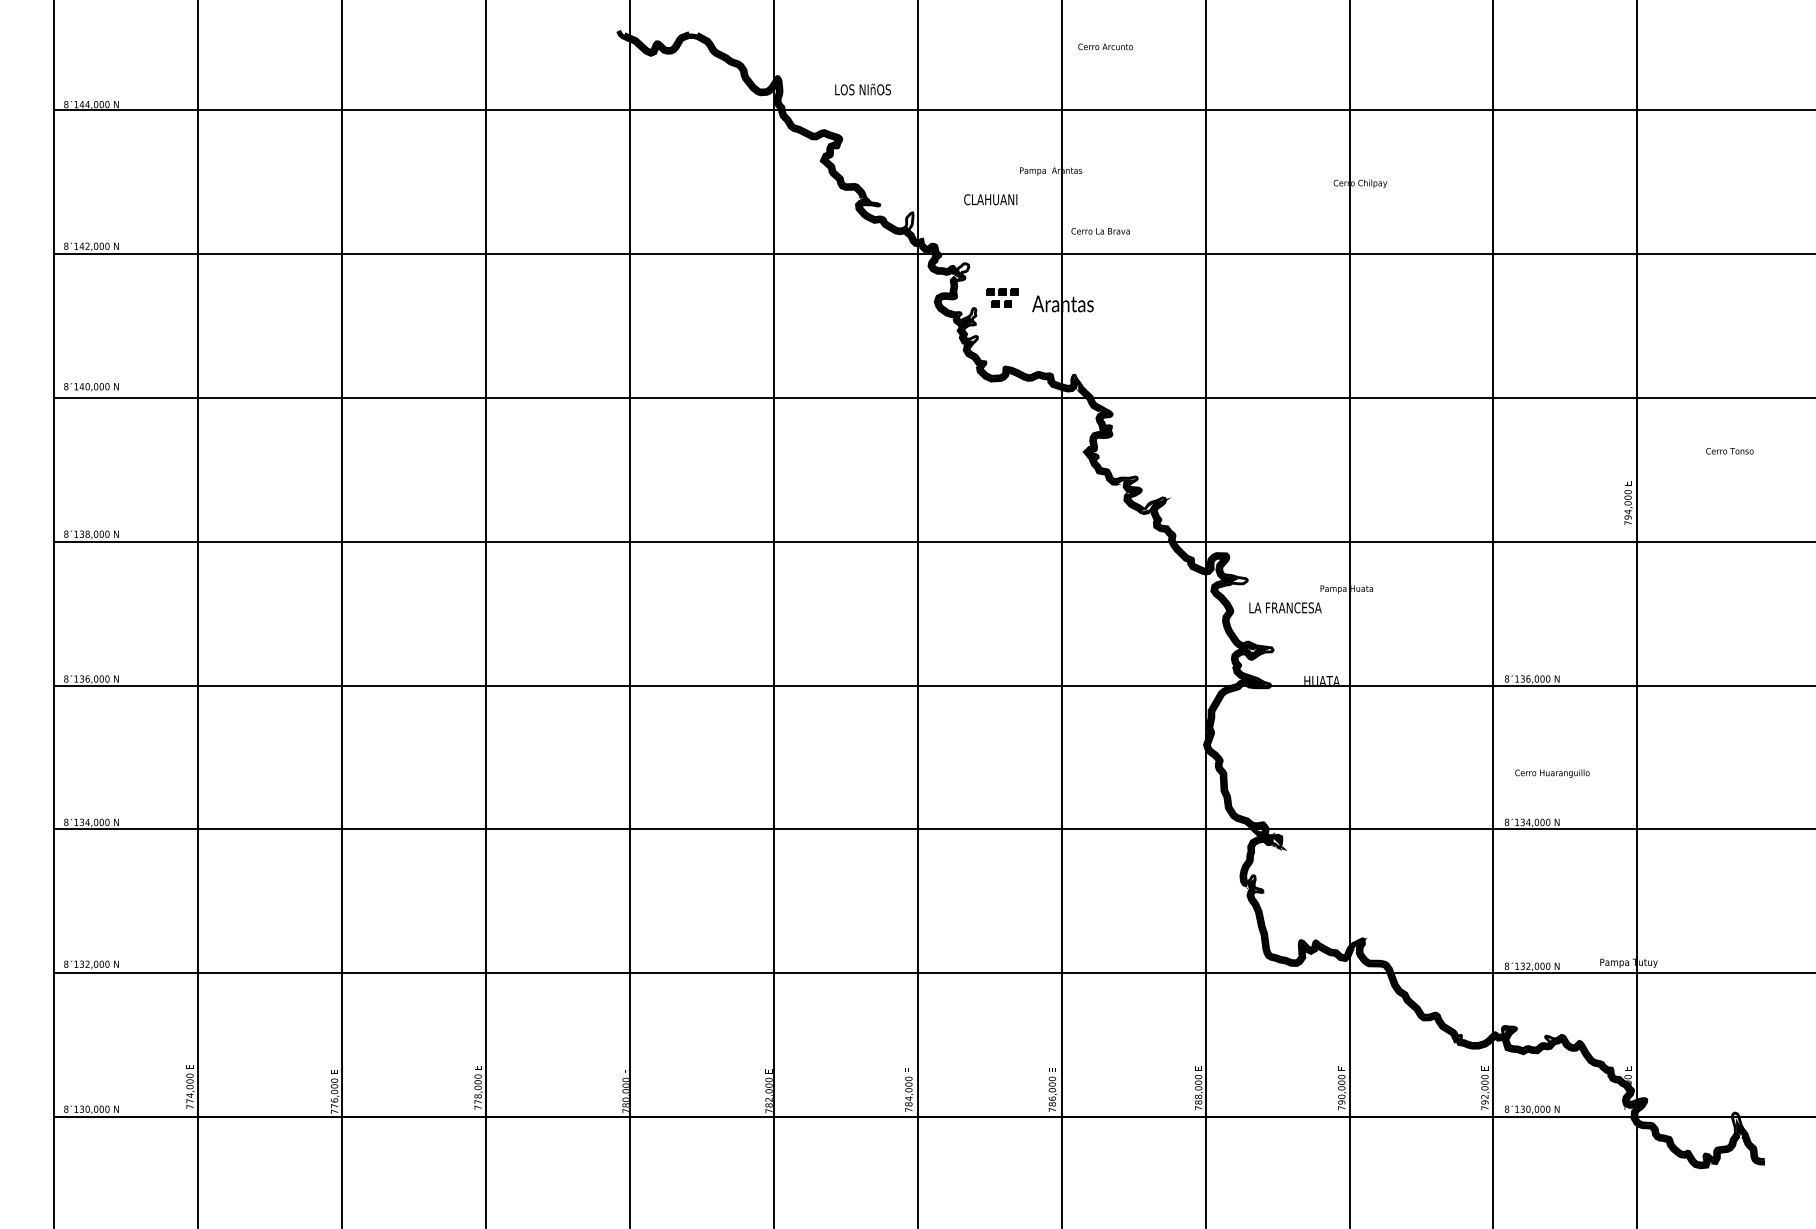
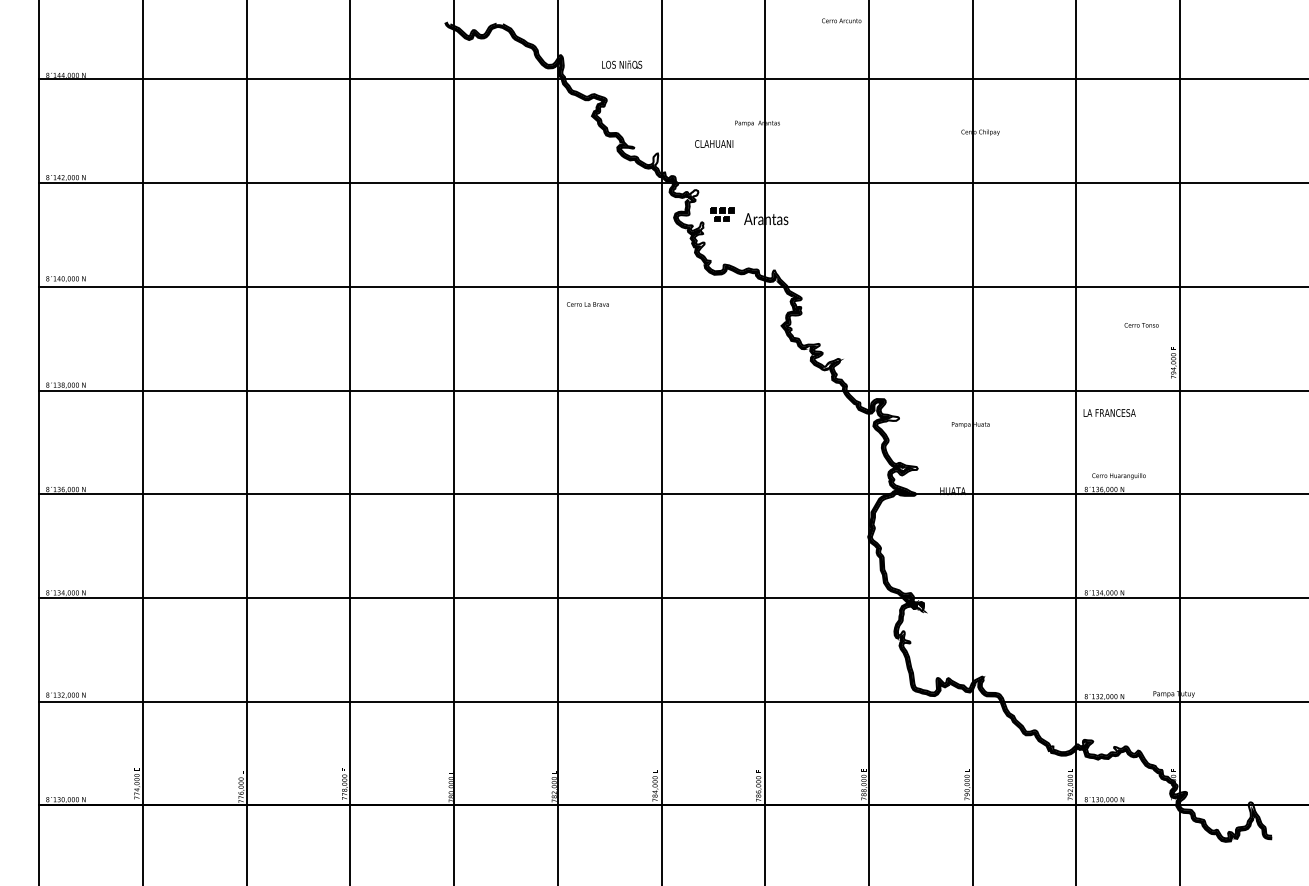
text: (1105, 46) -> (841, 20), moved
text: (1100, 231) -> (587, 304), moved
text: (1729, 451) -> (1141, 325), moved
text: (1285, 607) -> (1109, 412), moved
text: (1552, 773) -> (1119, 476), moved

